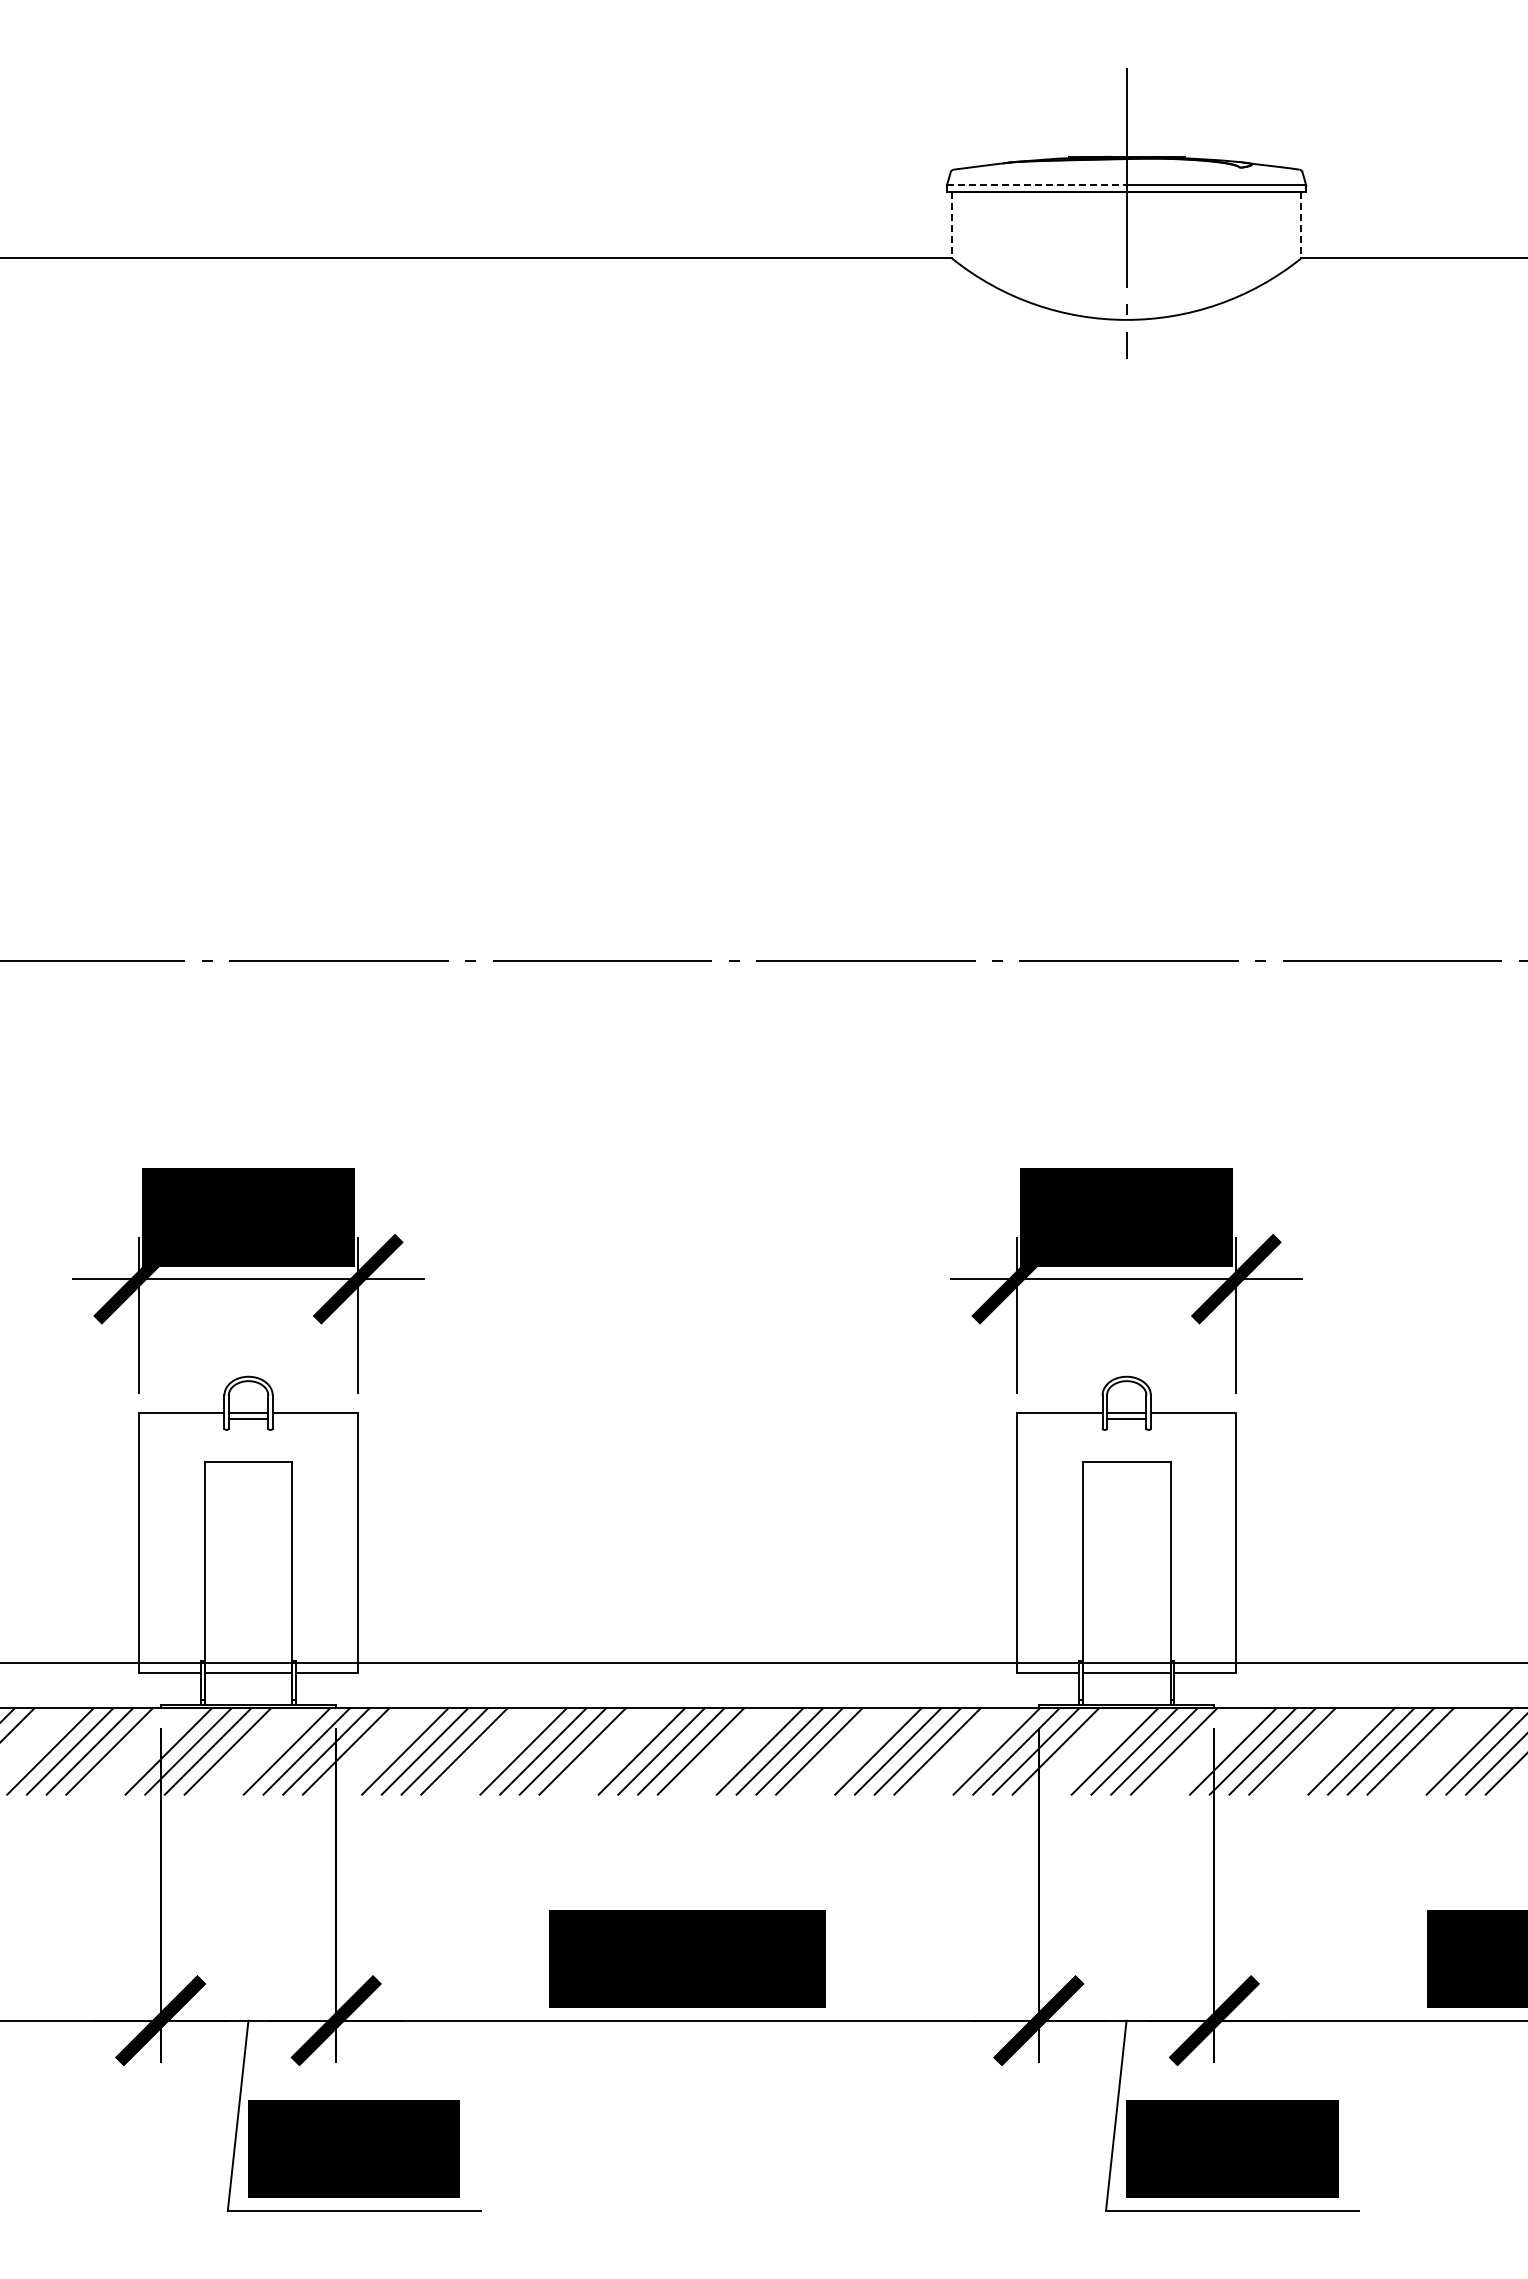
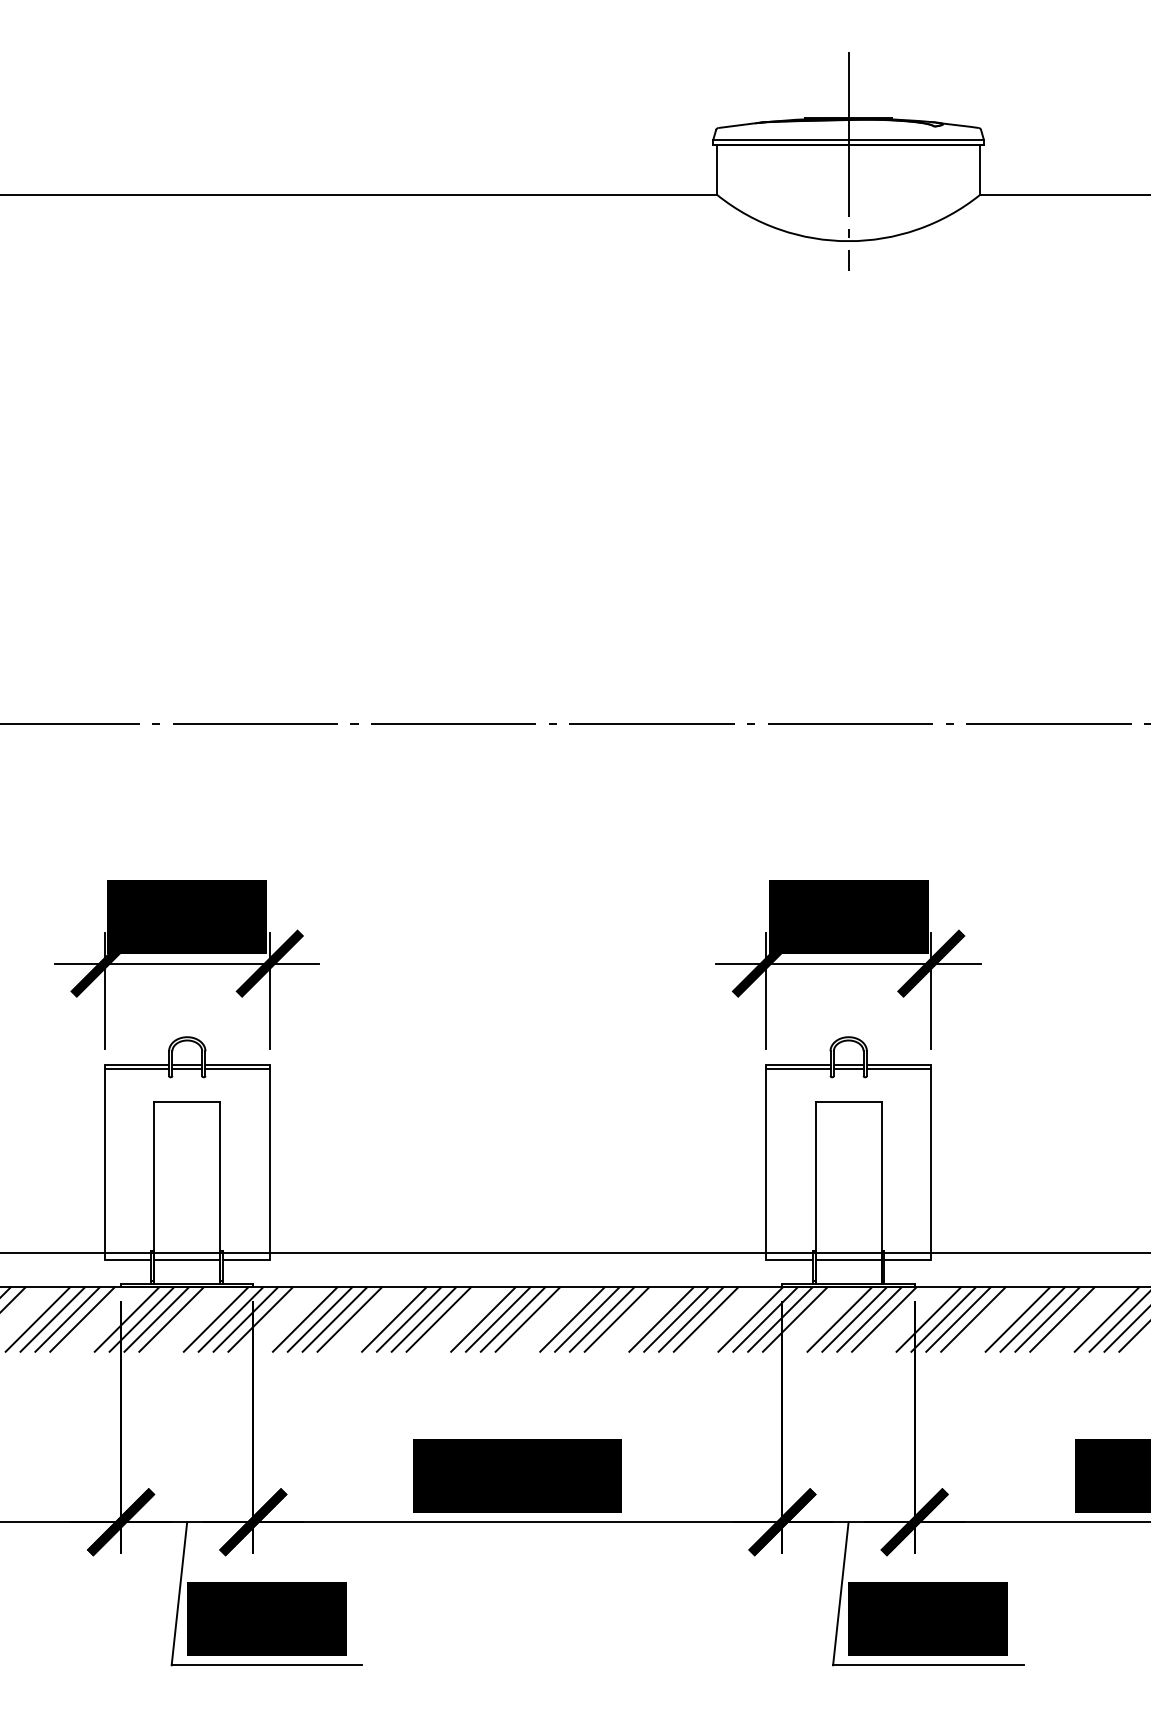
line: (1036, 185) -> (780, 139), dashed -> solid
line: (952, 225) -> (717, 170), dashed -> solid
line: (1301, 225) -> (980, 170), dashed -> solid
line: (181, 1418) -> (136, 1068), added
line: (315, 1418) -> (237, 1068), added
line: (1059, 1418) -> (798, 1068), added
line: (1193, 1418) -> (898, 1068), added

